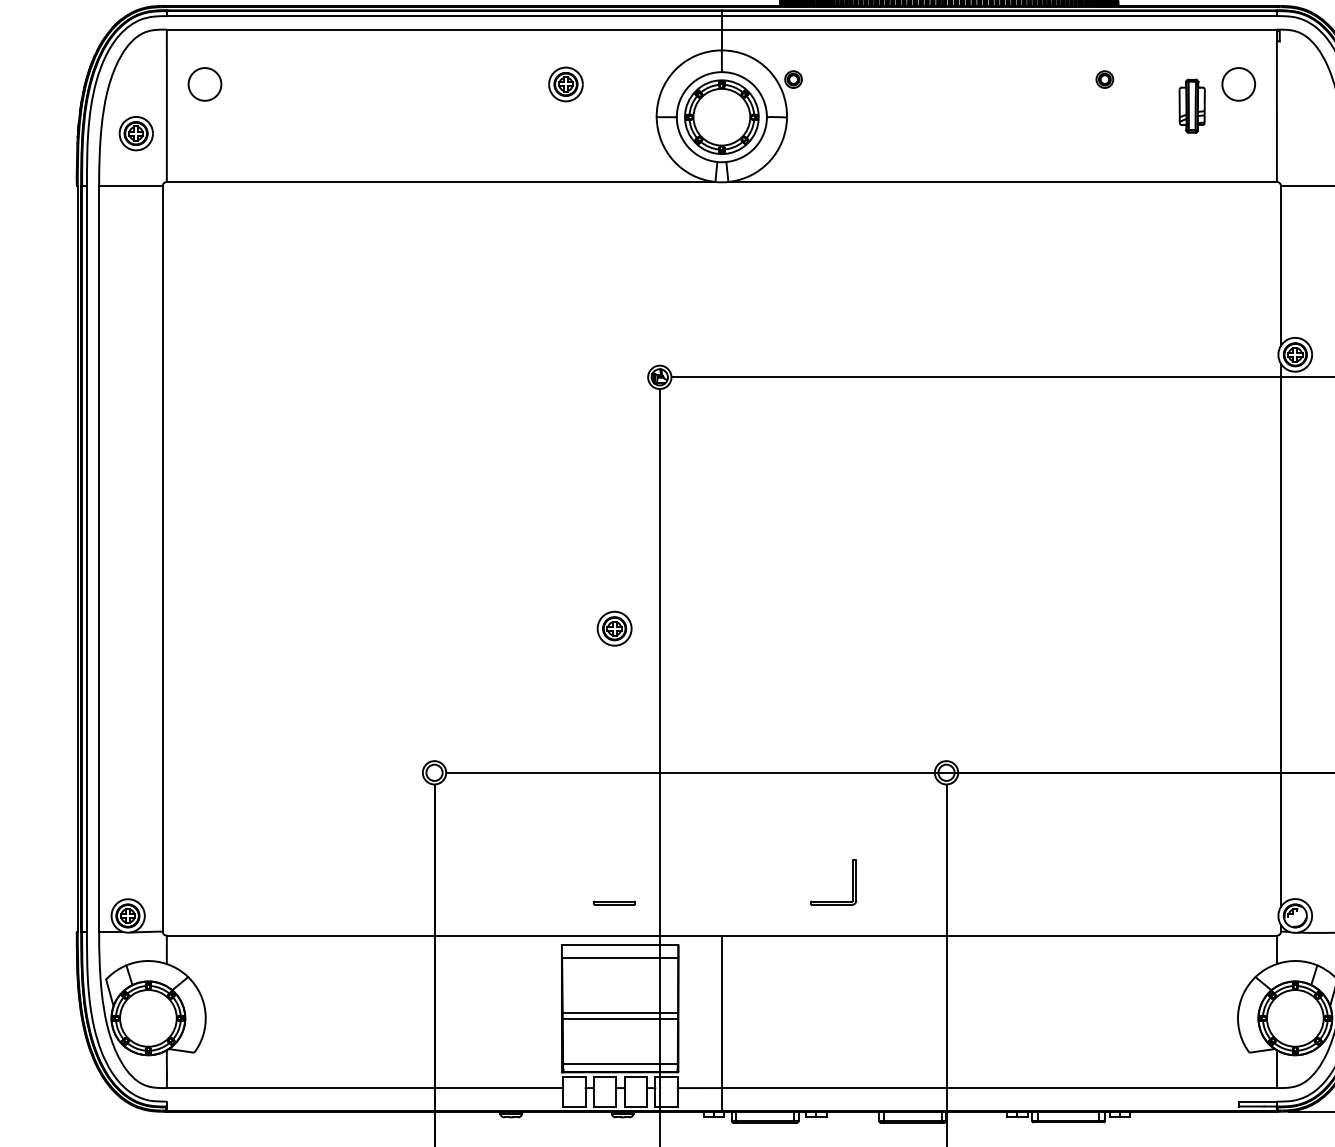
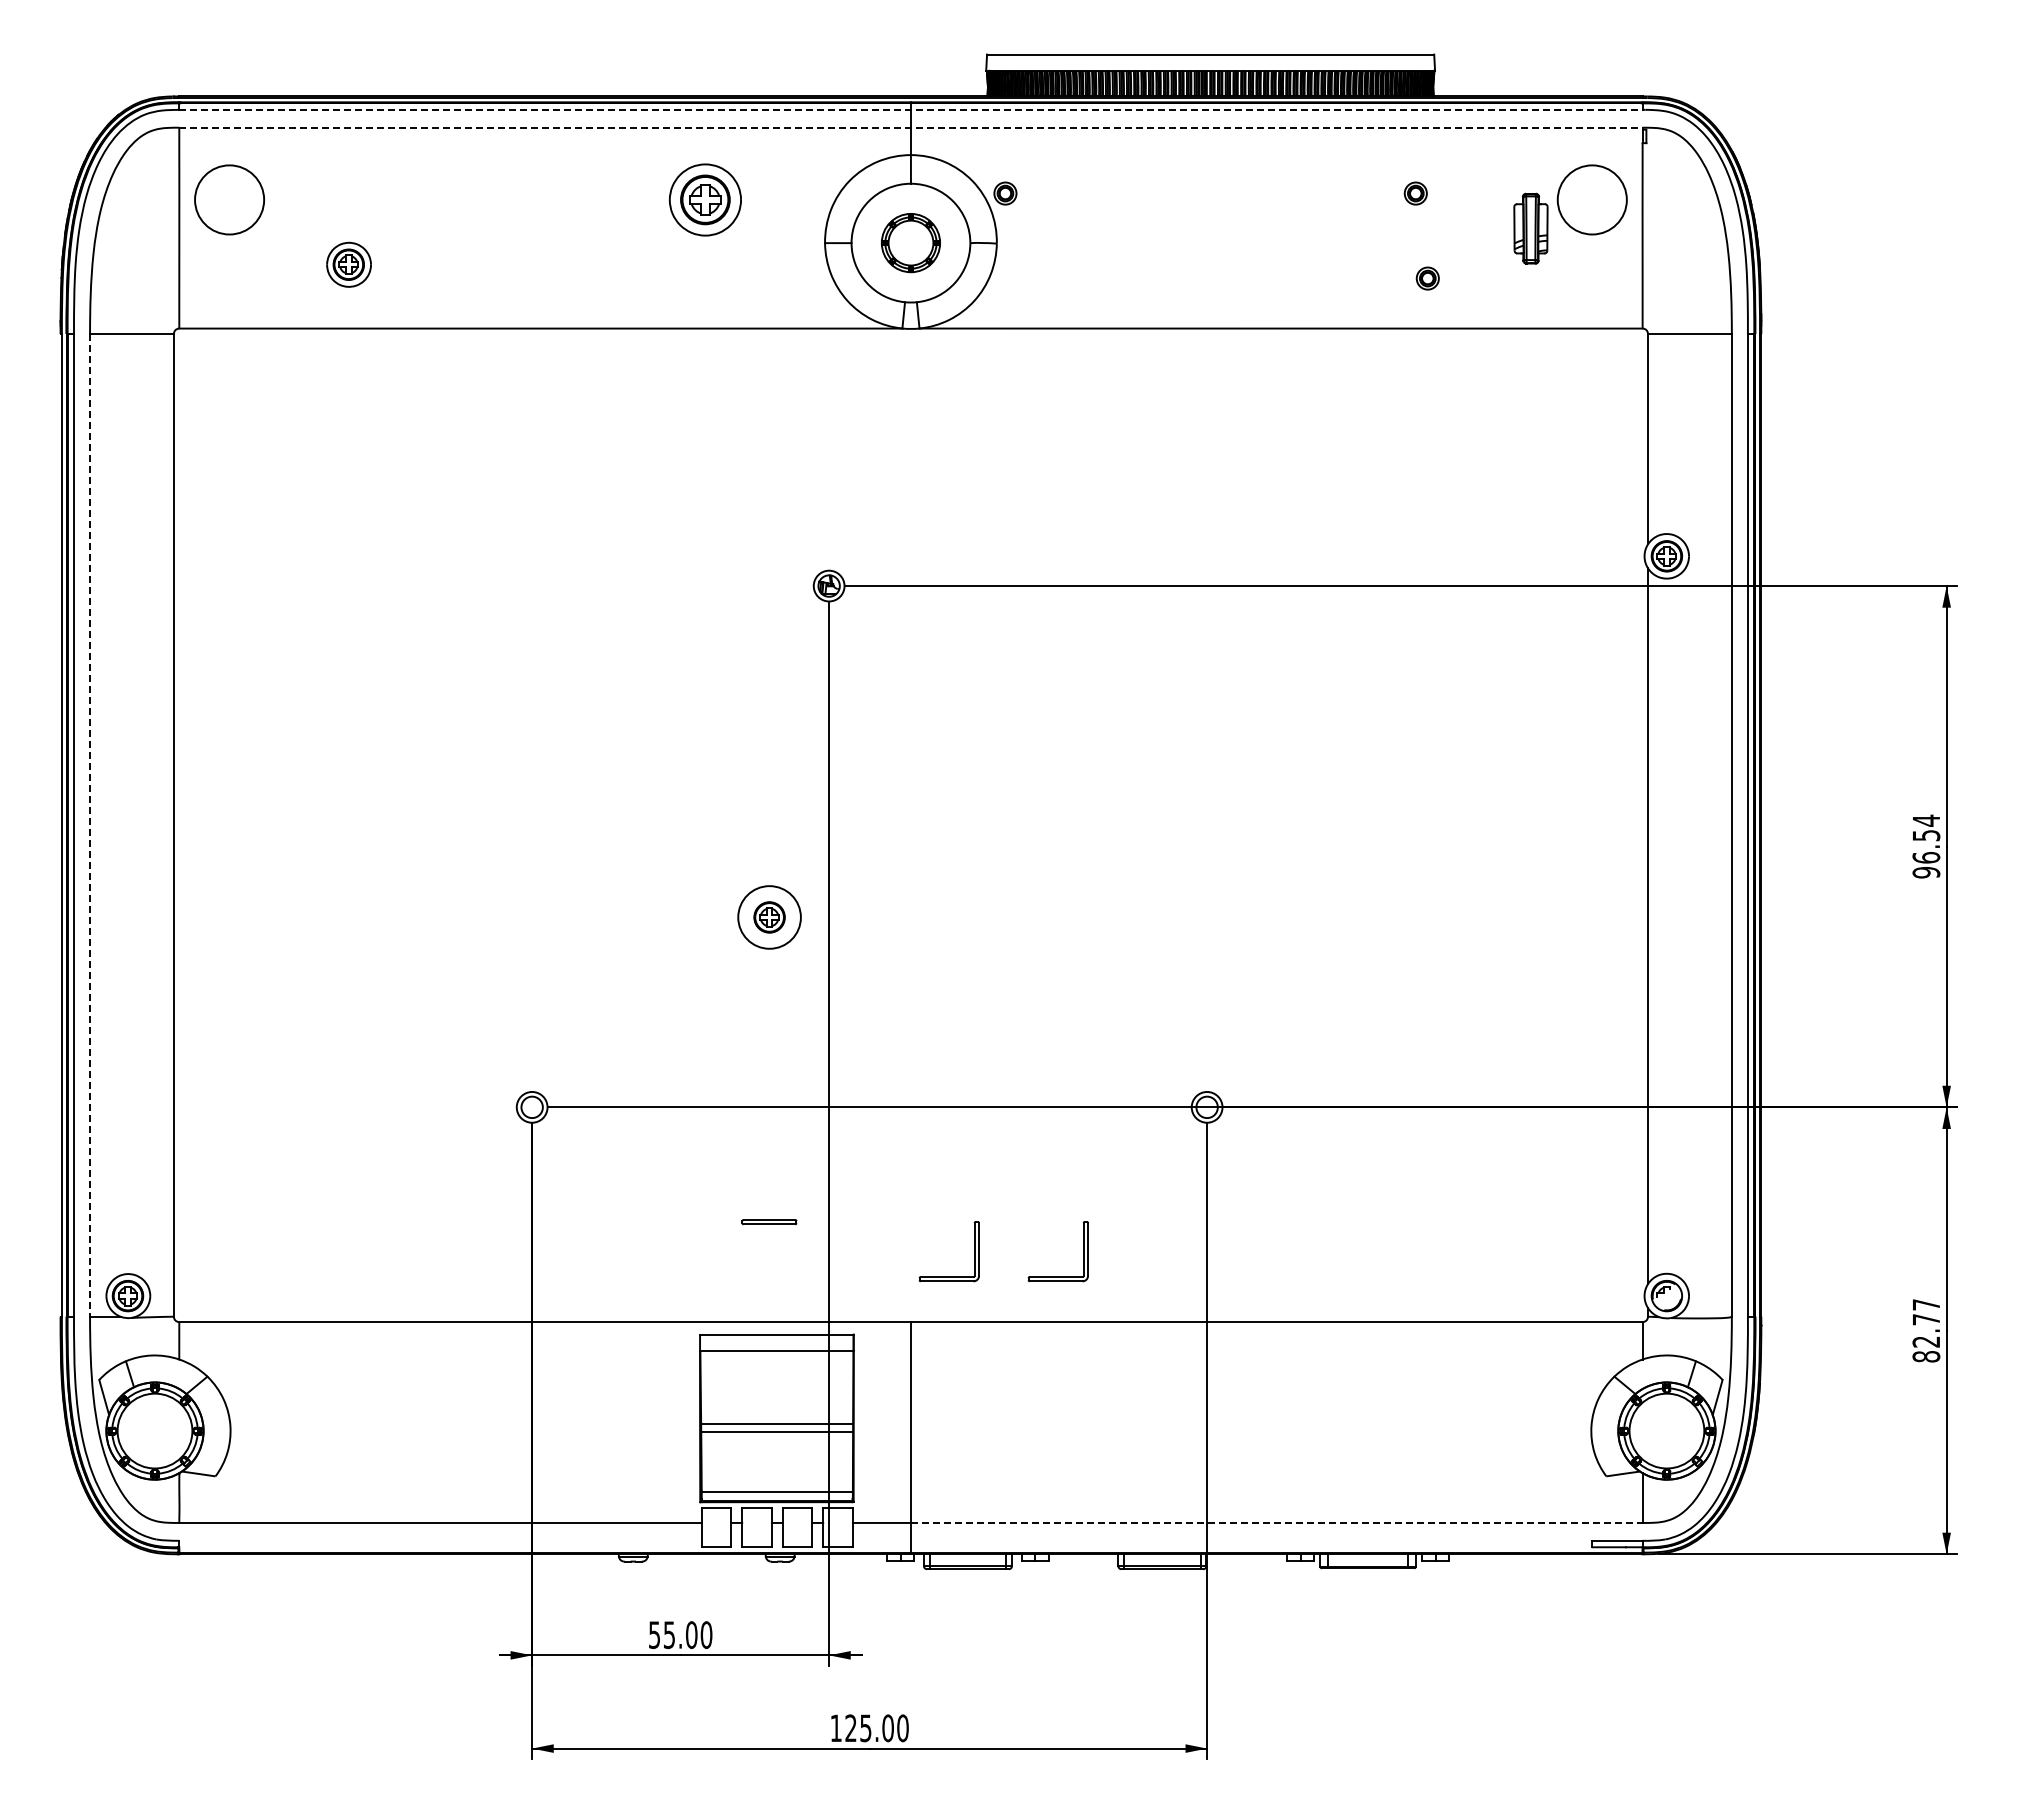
line: (721, 15) -> (910, 109), solid -> dashed
line: (721, 29) -> (910, 127), solid -> dashed
circle: (204, 84) -> (229, 199), size x1.6
part: (566, 84) -> (705, 199), size x1.6
circle: (1238, 84) -> (1591, 199), size x1.6
part: (721, 116) -> (910, 242), size x0.6
part: (135, 133) -> (348, 264), moved
part: (1113, 144) -> (1427, 278), added
line: (99, 558) -> (90, 825), solid -> dashed
circle: (614, 628) -> (769, 917), size x1.4
part: (750, 901) -> (948, 1276), added
part: (614, 903) -> (769, 1222), moved
line: (999, 1087) -> (1276, 1522), solid -> dashed

